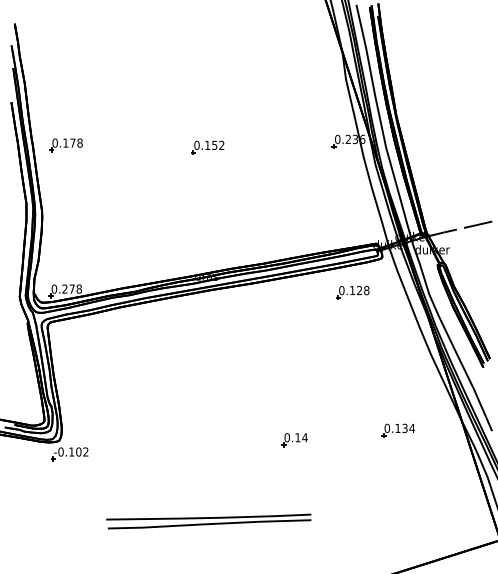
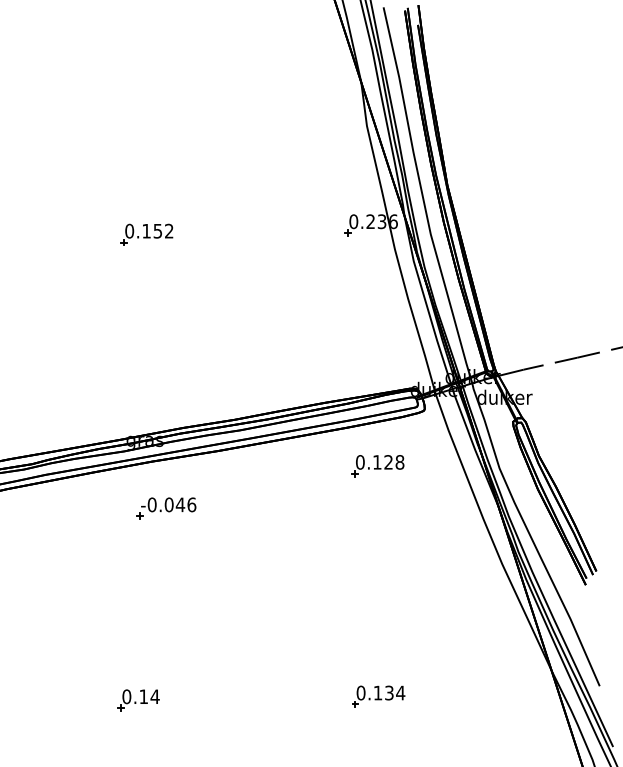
part: (219, 319) -> (165, 508), added
part: (398, 430) -> (378, 696), moved
part: (294, 440) -> (138, 701), moved

